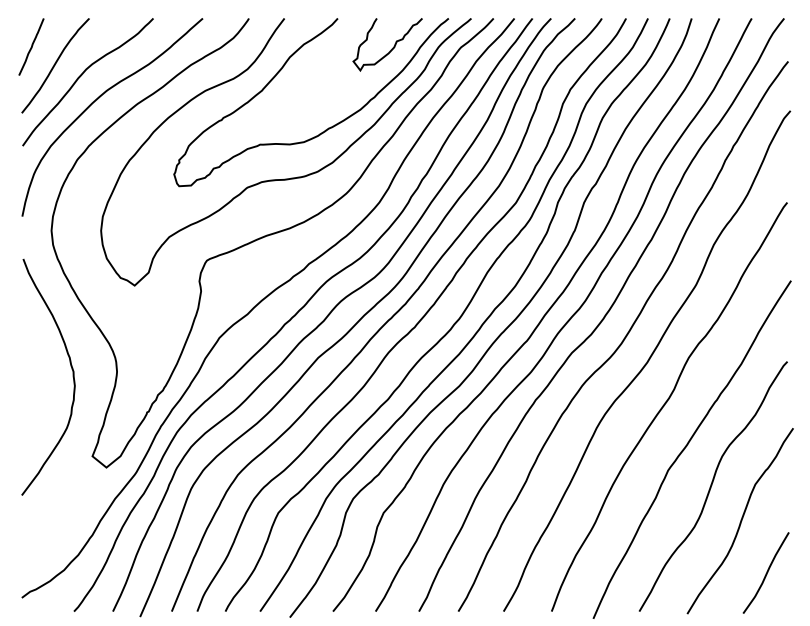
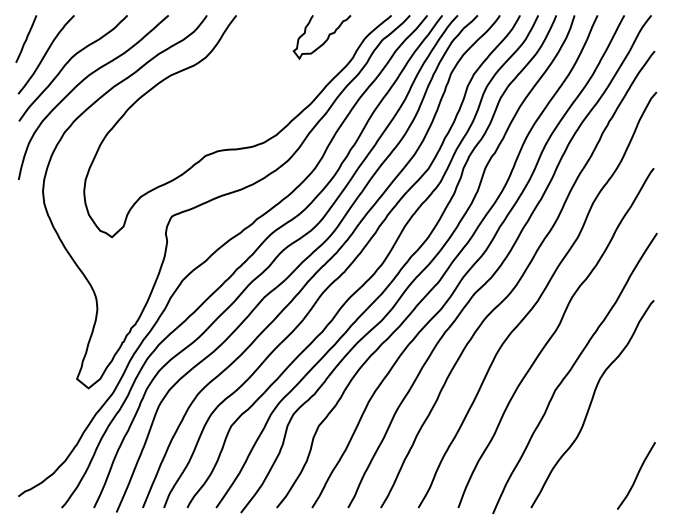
curve: (329, 126) -> (273, 105), removed
curve: (71, 370) -> (59, 307), removed
curve: (739, 520) -> (614, 432), removed

